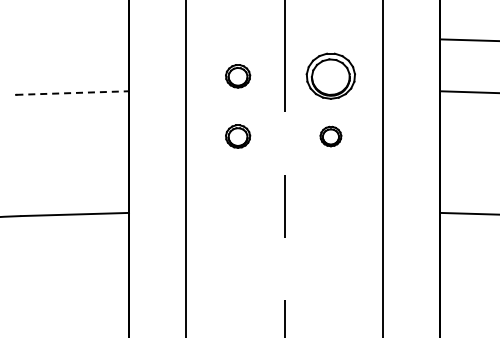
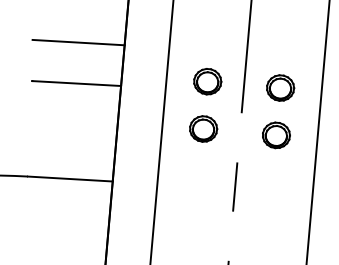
line: (70, 40) -> (78, 42), added
part: (237, 76) -> (207, 81), size x1.43
part: (330, 76) -> (280, 88), size x0.71
line: (73, 93) -> (77, 83), dashed -> solid
part: (237, 136) -> (203, 128), size x1.43
part: (330, 136) -> (276, 135), size x1.67

